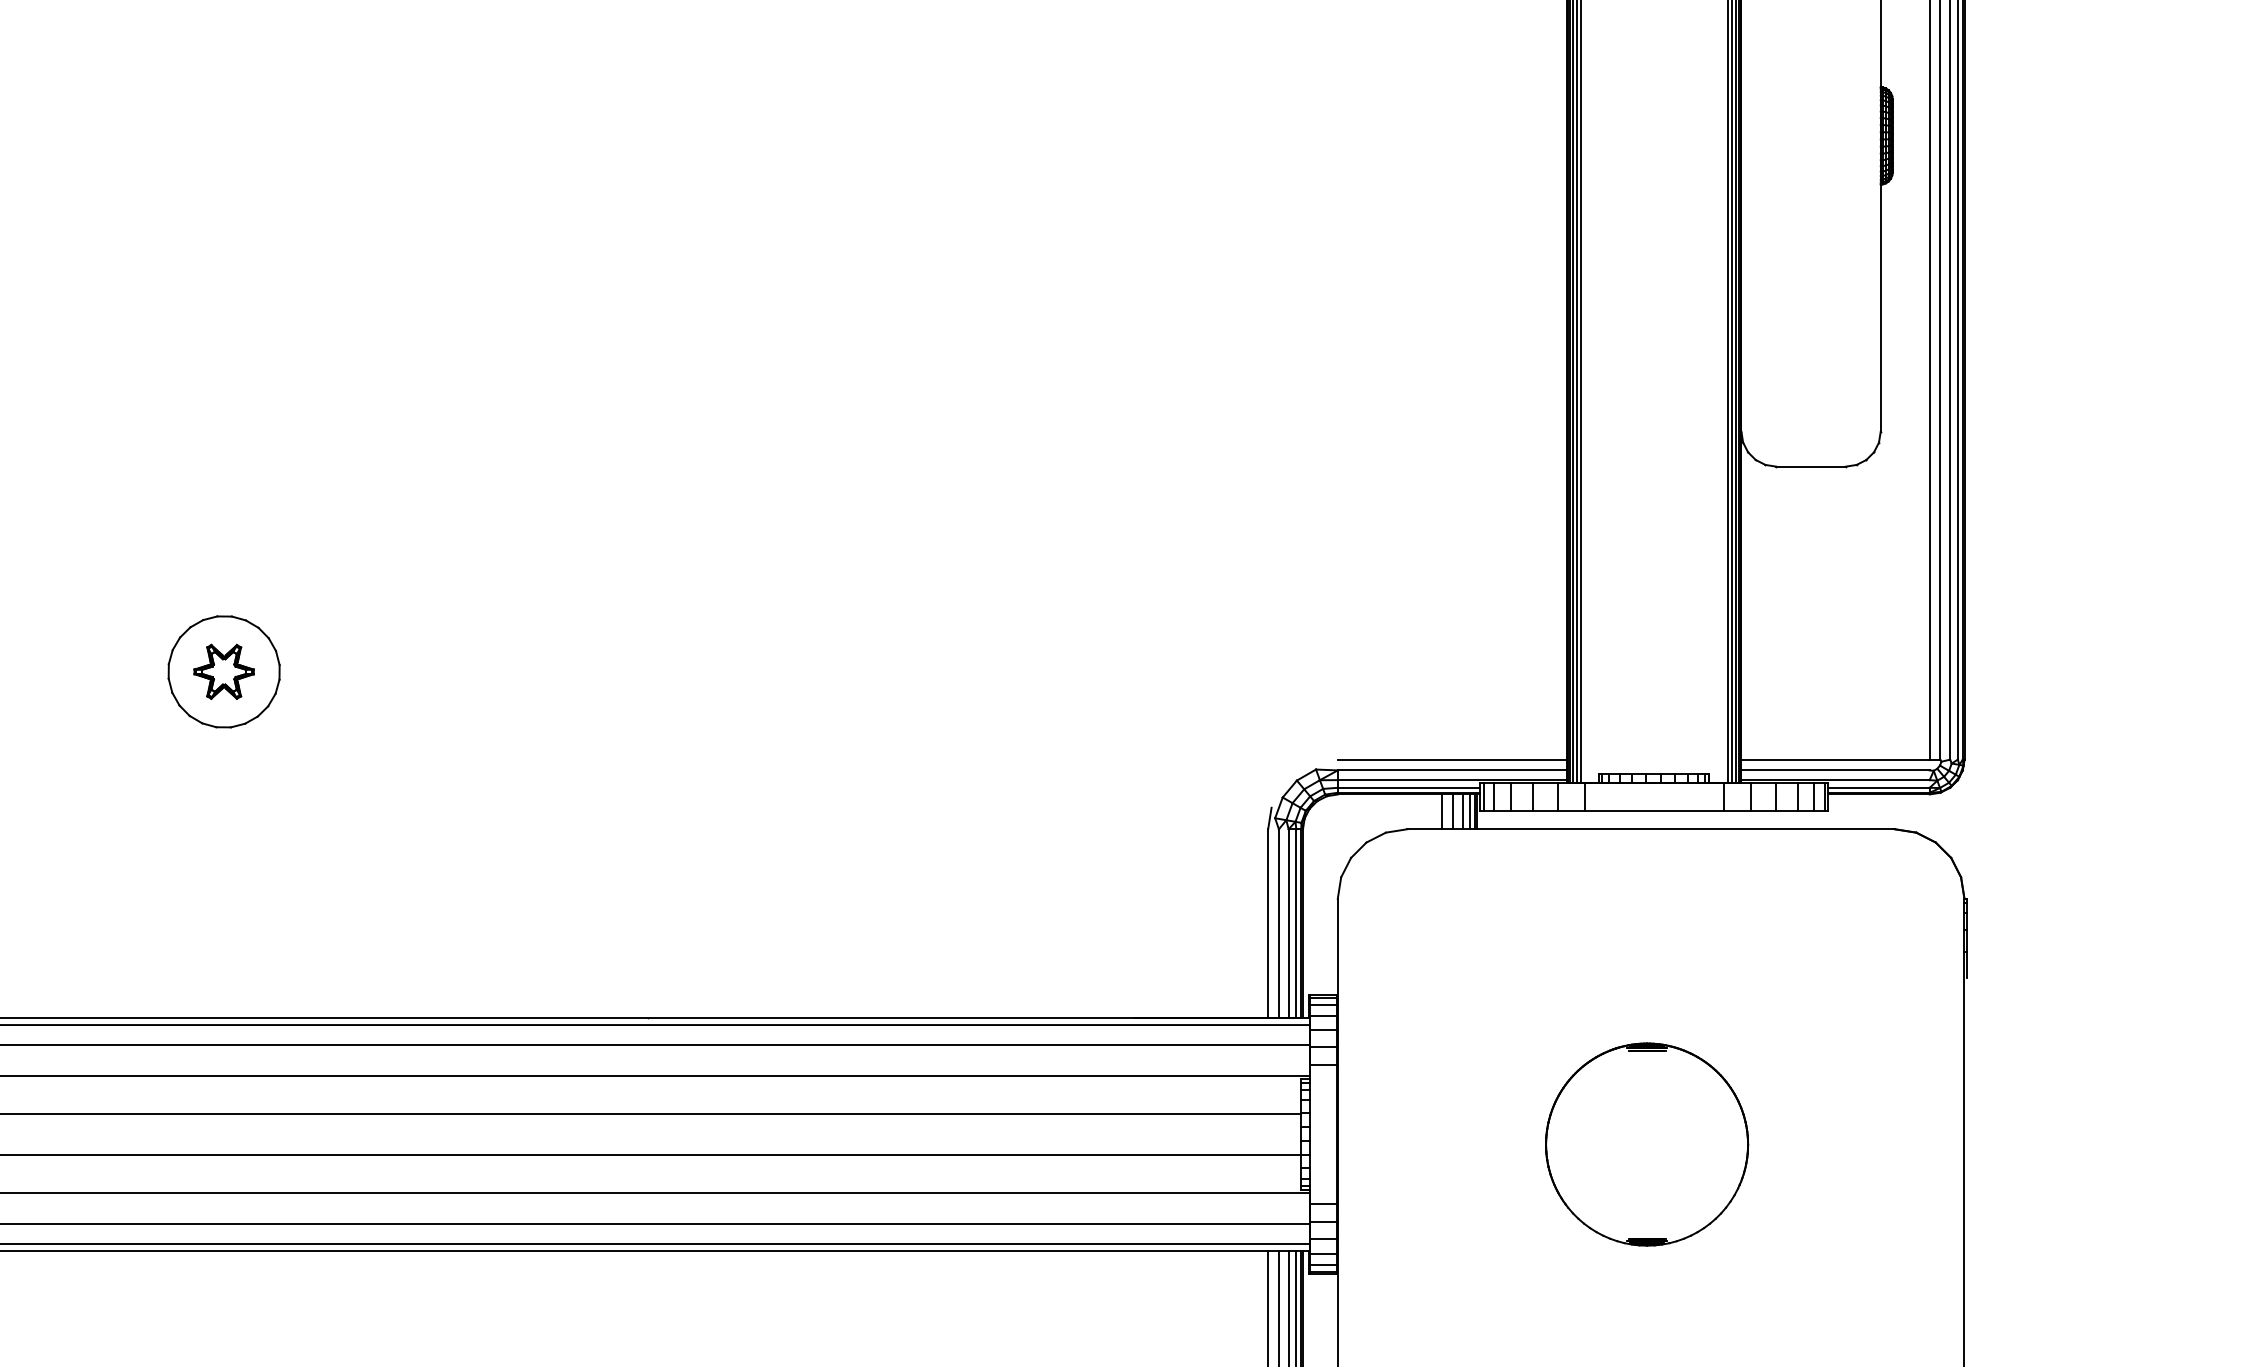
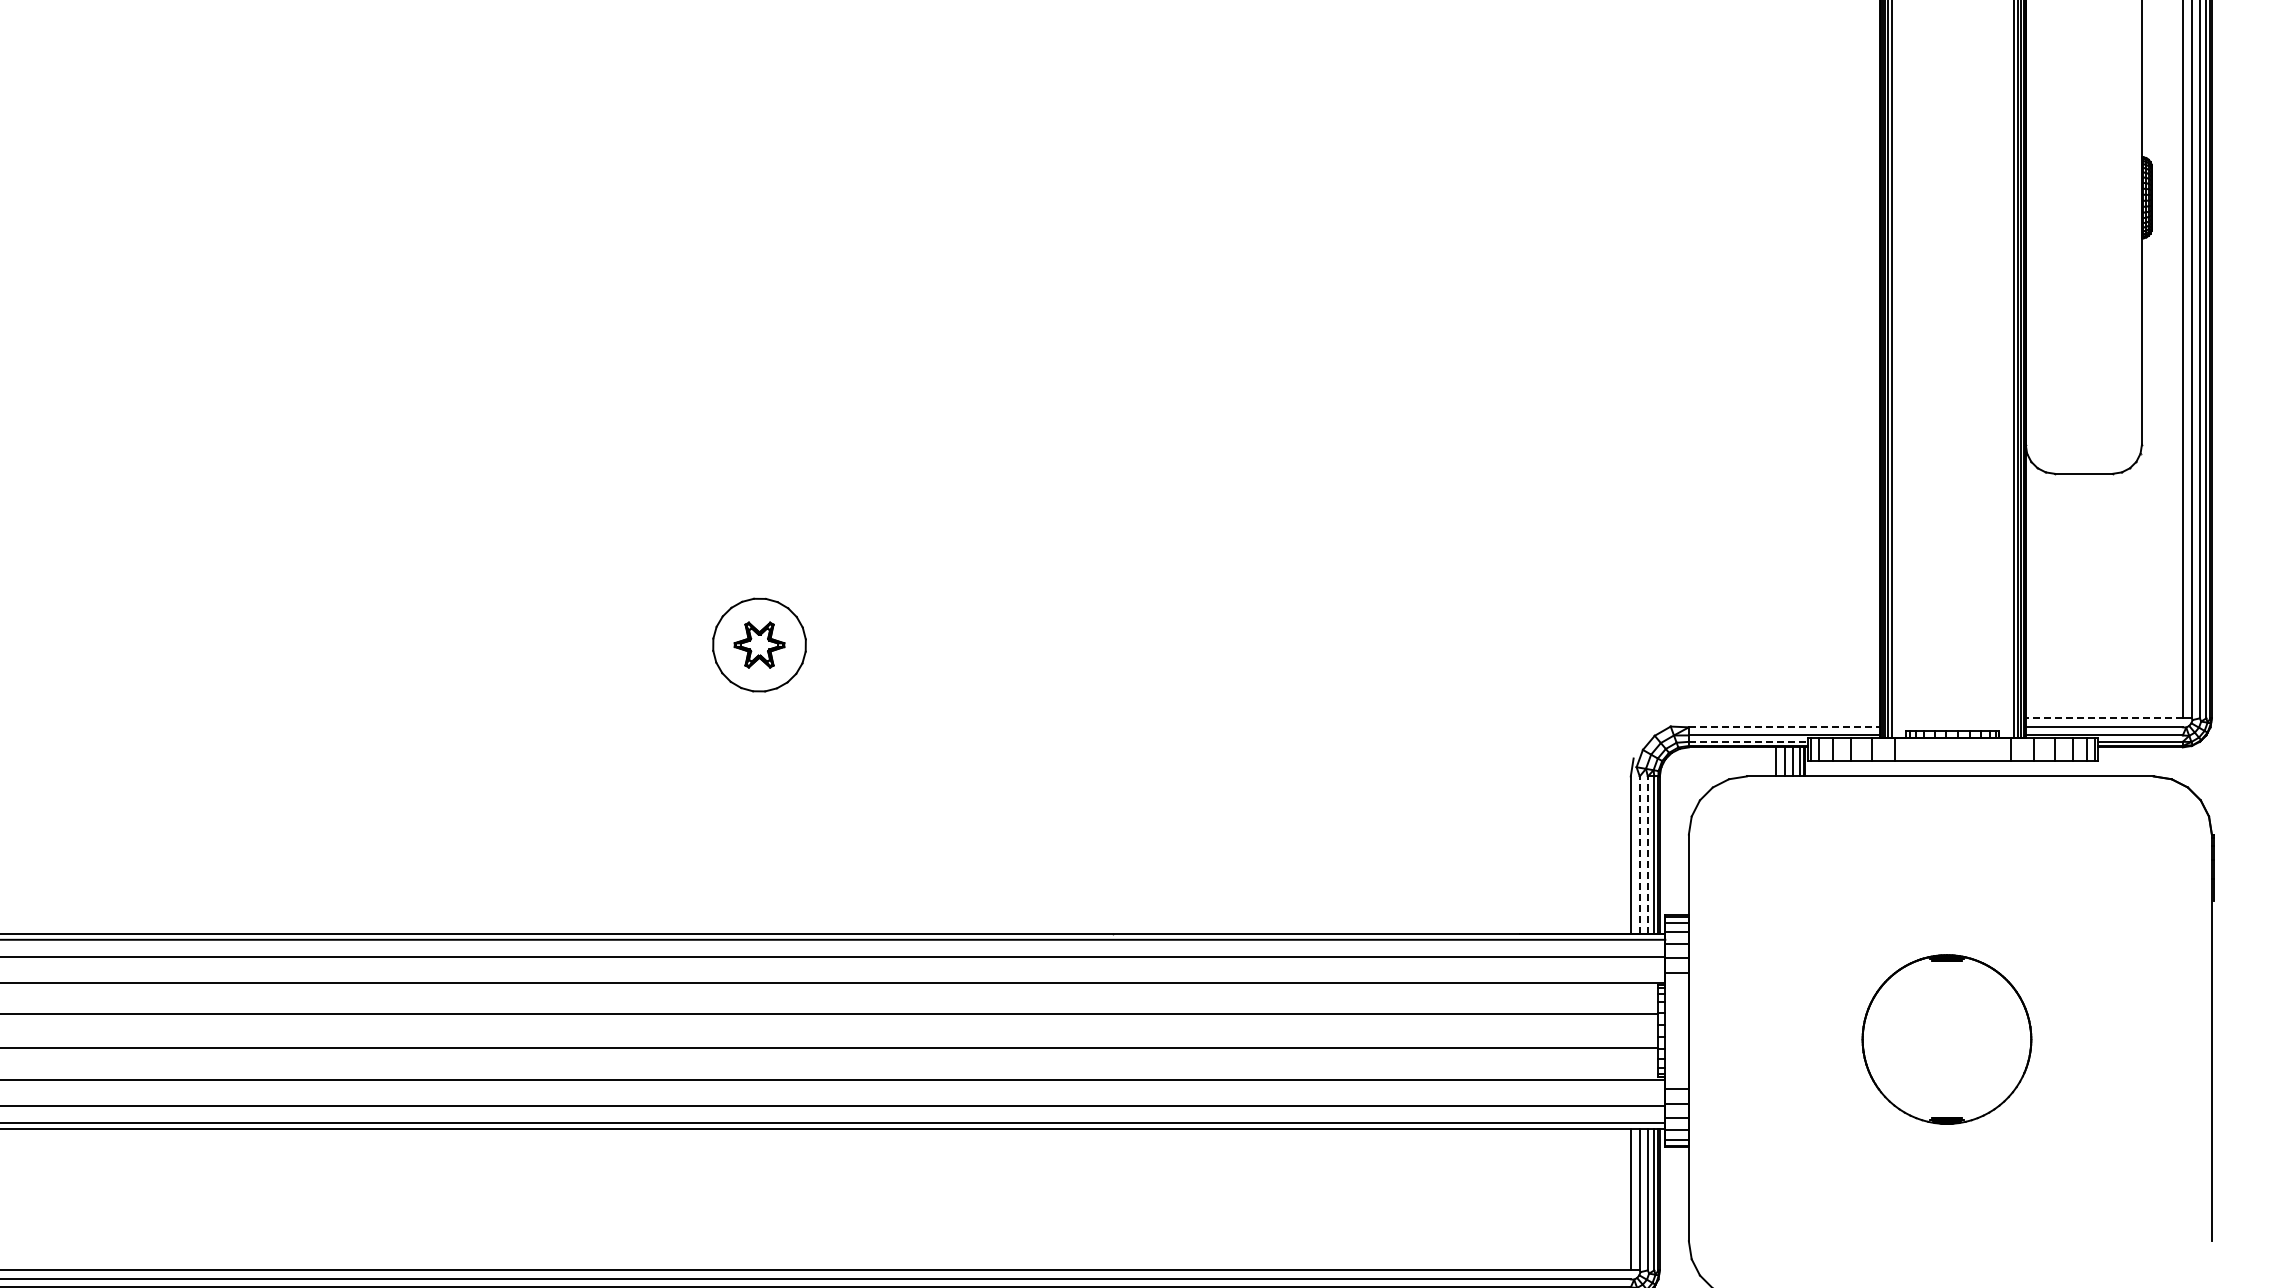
line: (1452, 759) -> (1784, 718), removed
line: (1835, 759) -> (2104, 718), solid -> dashed
line: (1452, 770) -> (1784, 727), solid -> dashed
line: (1409, 787) -> (1748, 741), solid -> dashed
line: (1278, 924) -> (1639, 855), solid -> dashed
line: (1288, 924) -> (1647, 855), solid -> dashed

